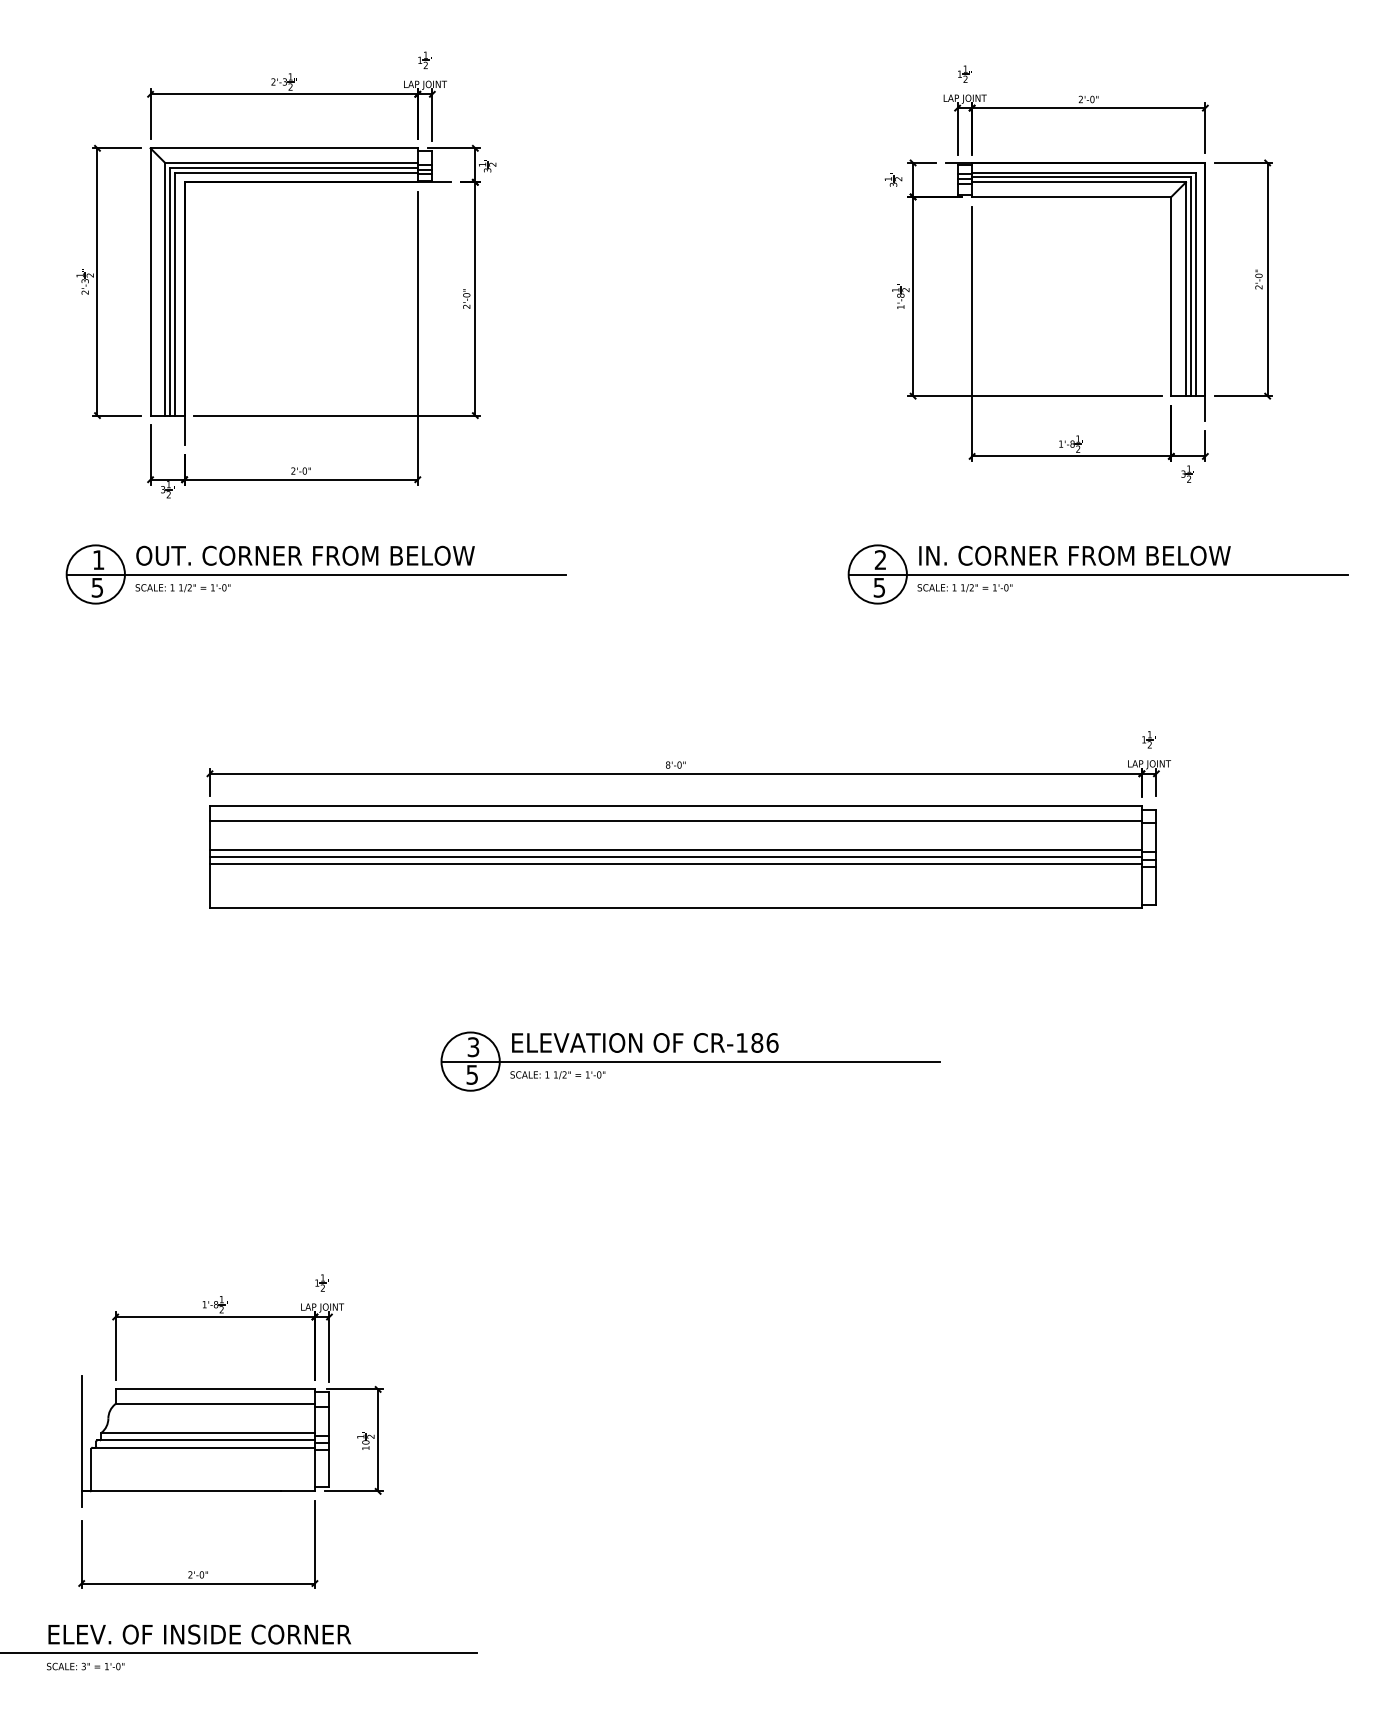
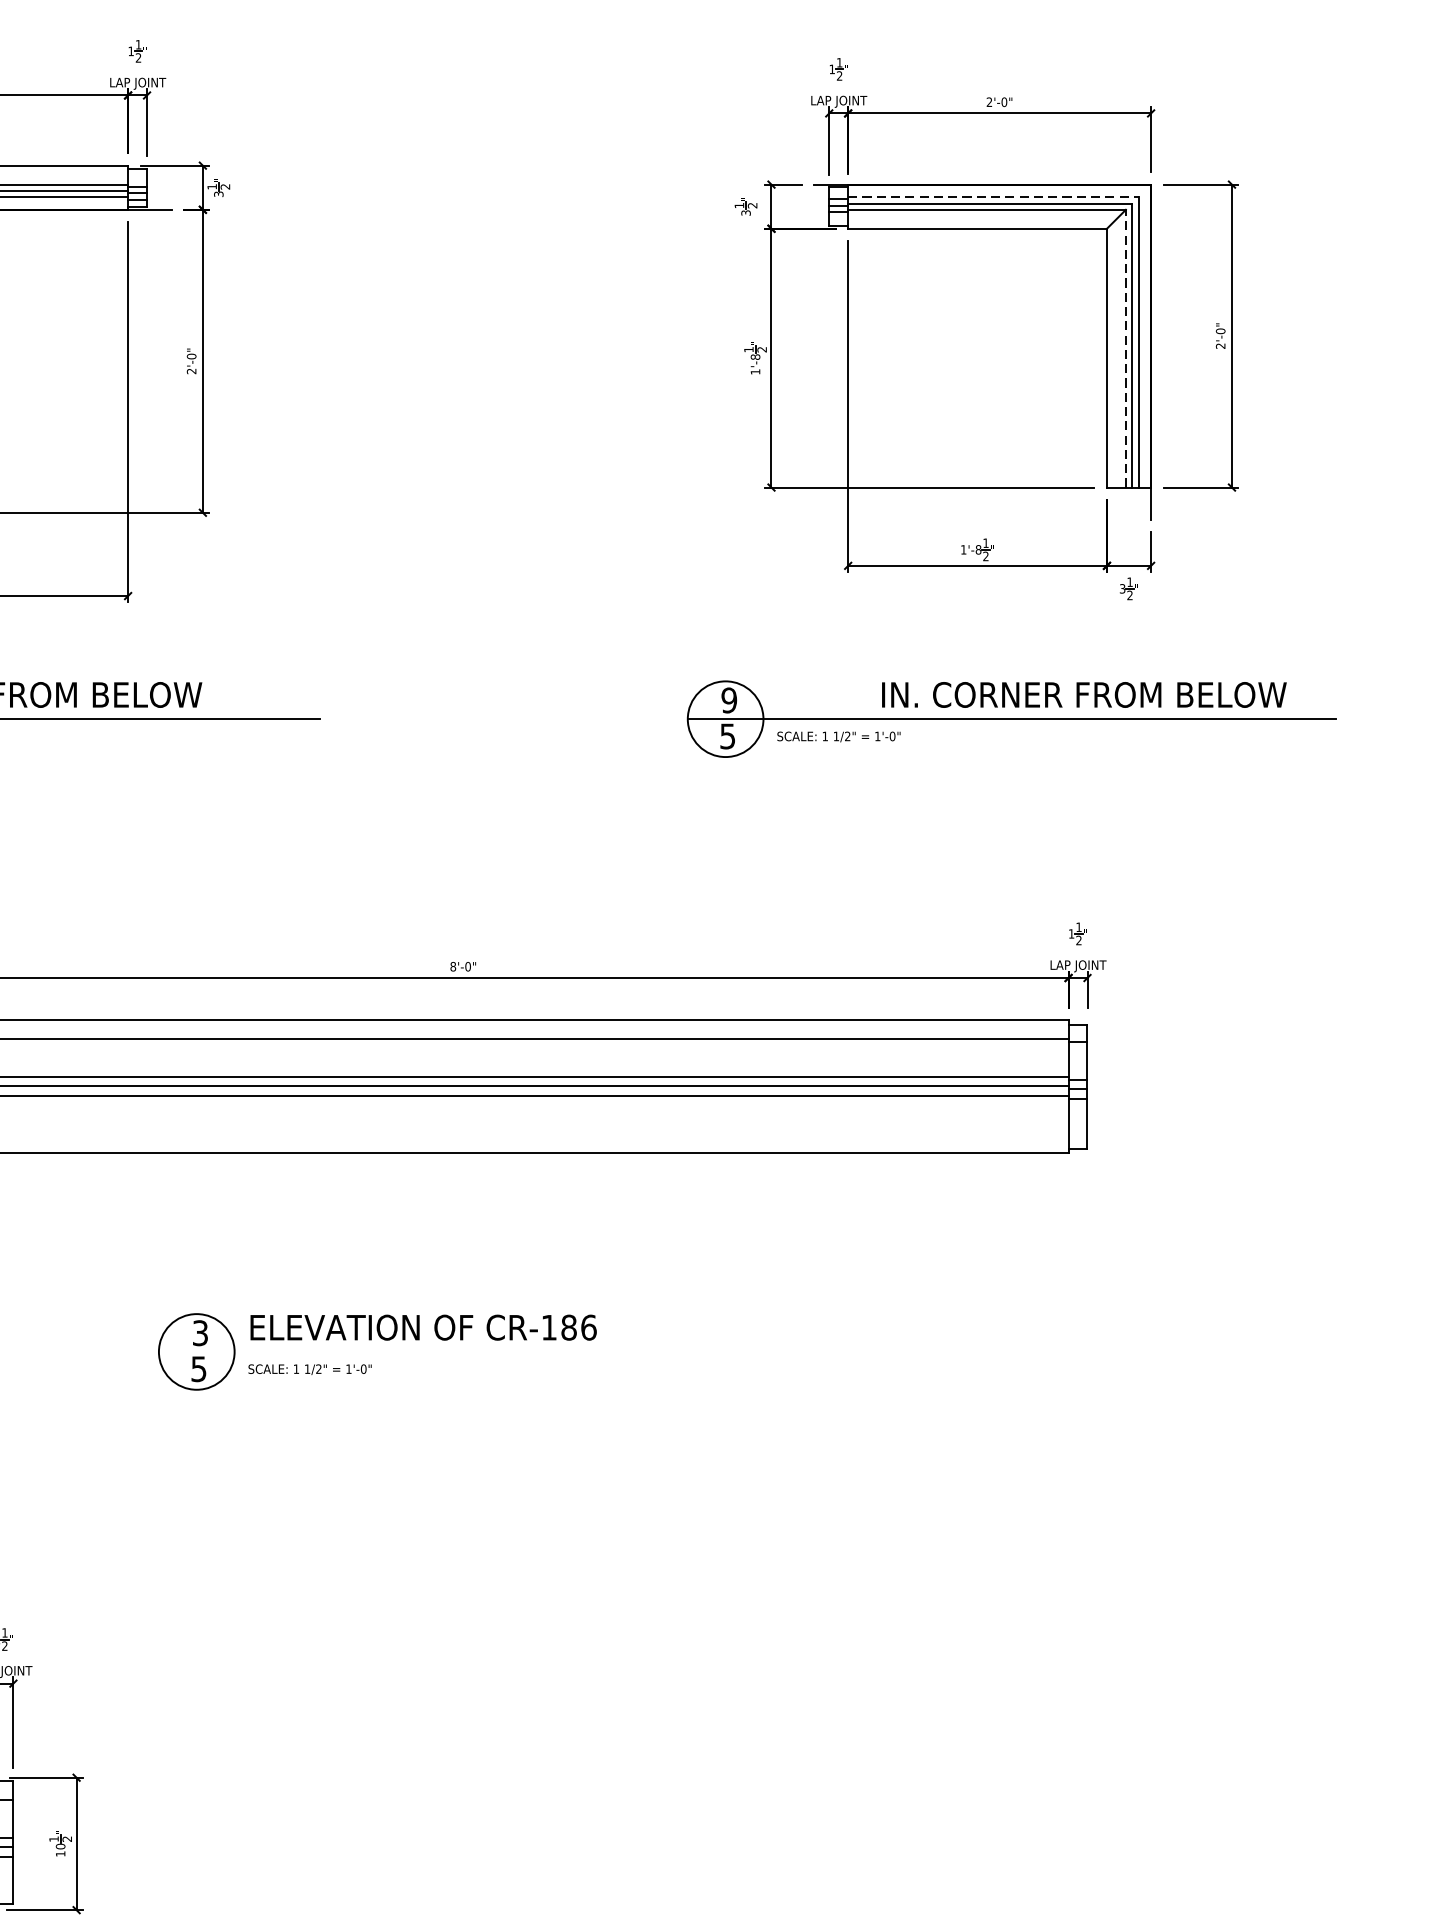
line: (1083, 172) -> (992, 197), solid -> dashed
line: (1185, 289) -> (1125, 349), solid -> dashed
text: (1074, 555) -> (1083, 694), moved
text: (880, 560) -> (729, 701), 2 -> 9
line: (690, 1061) -> (482, 1351), removed

